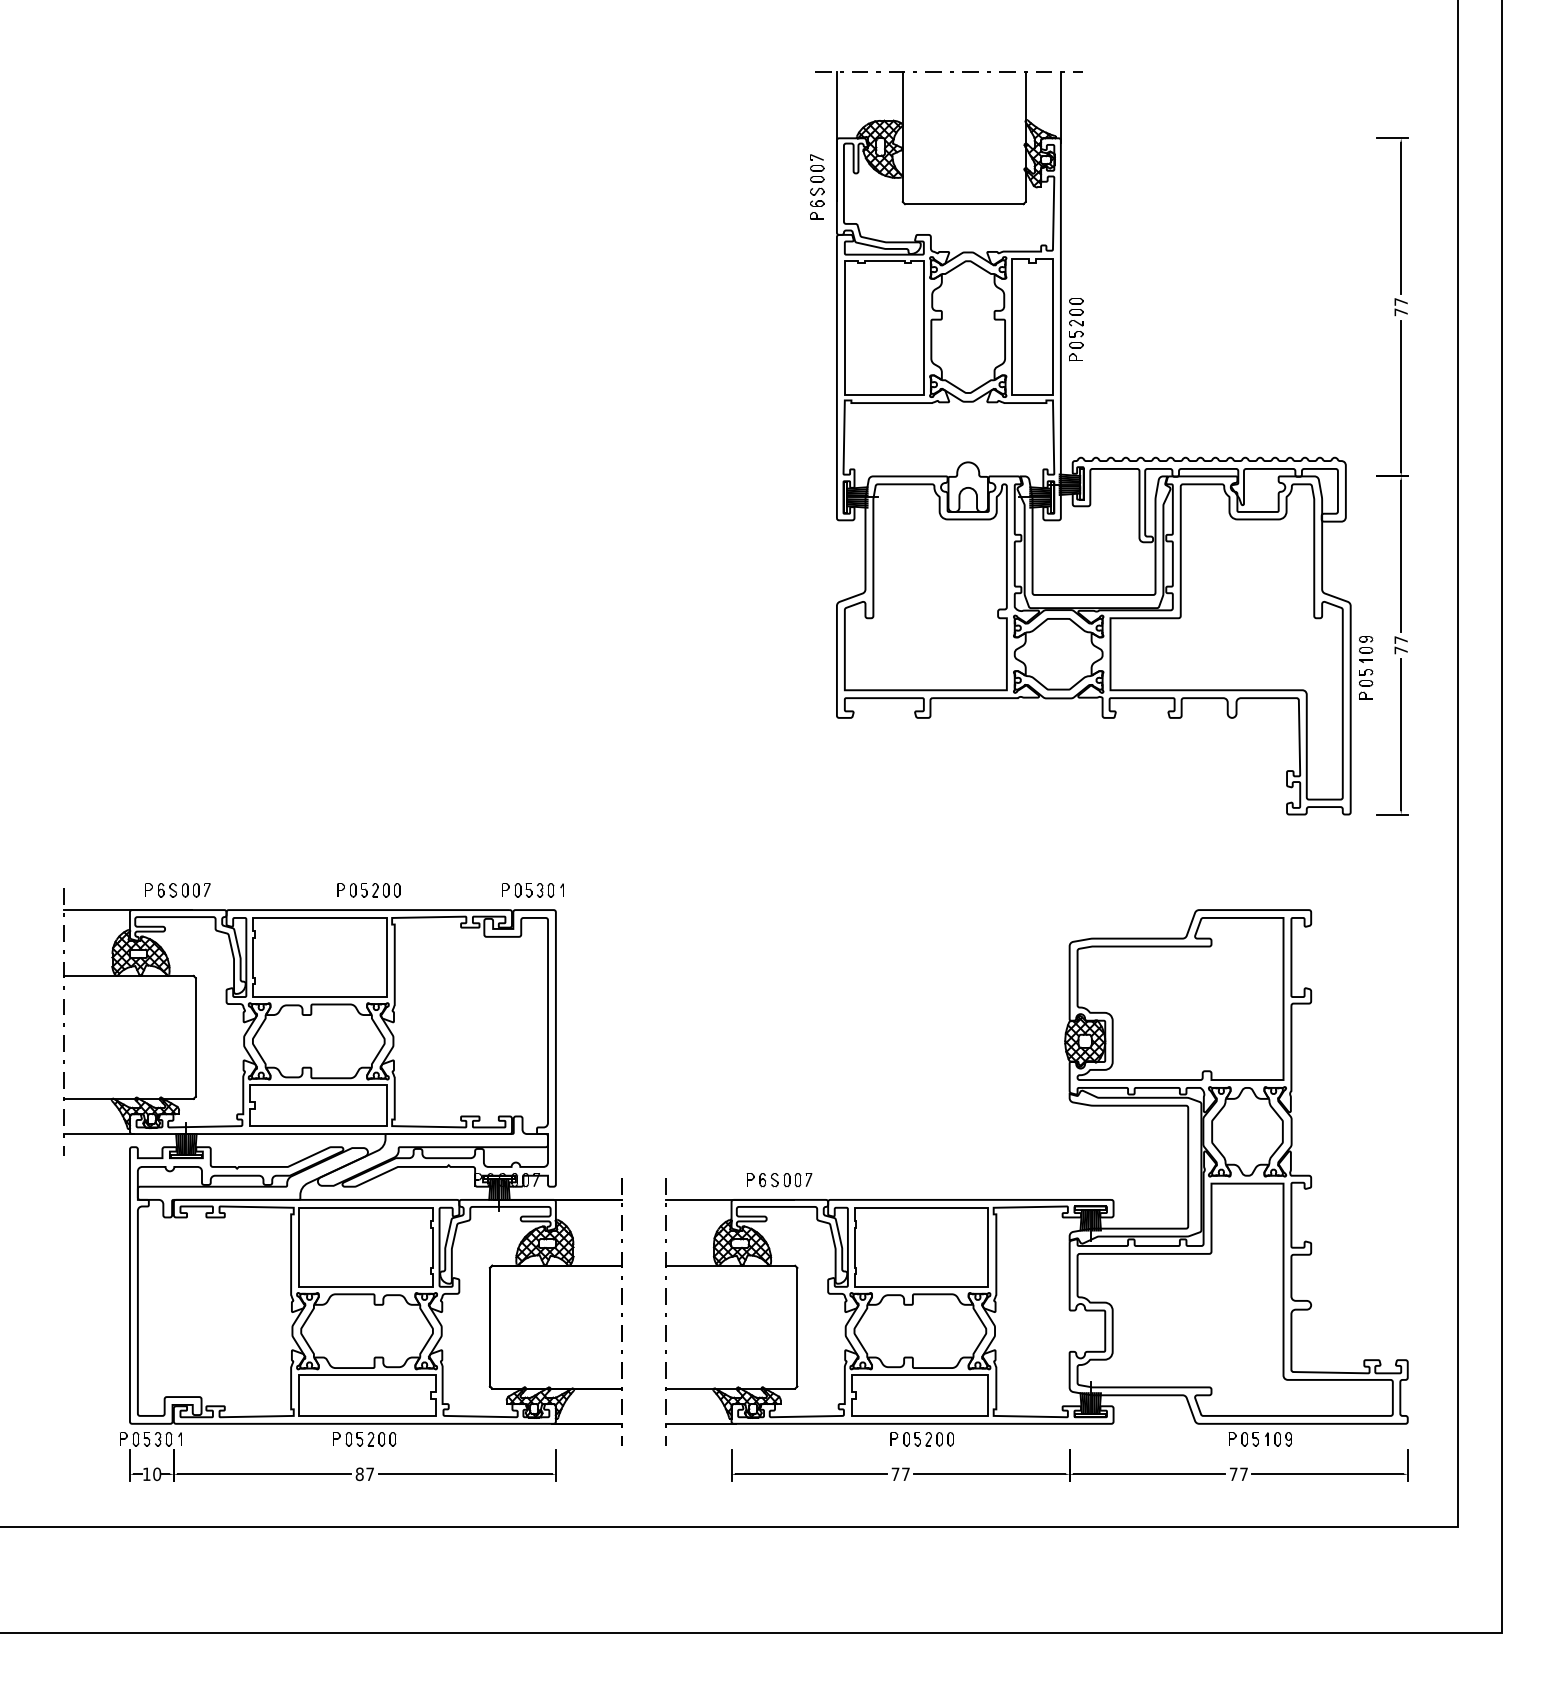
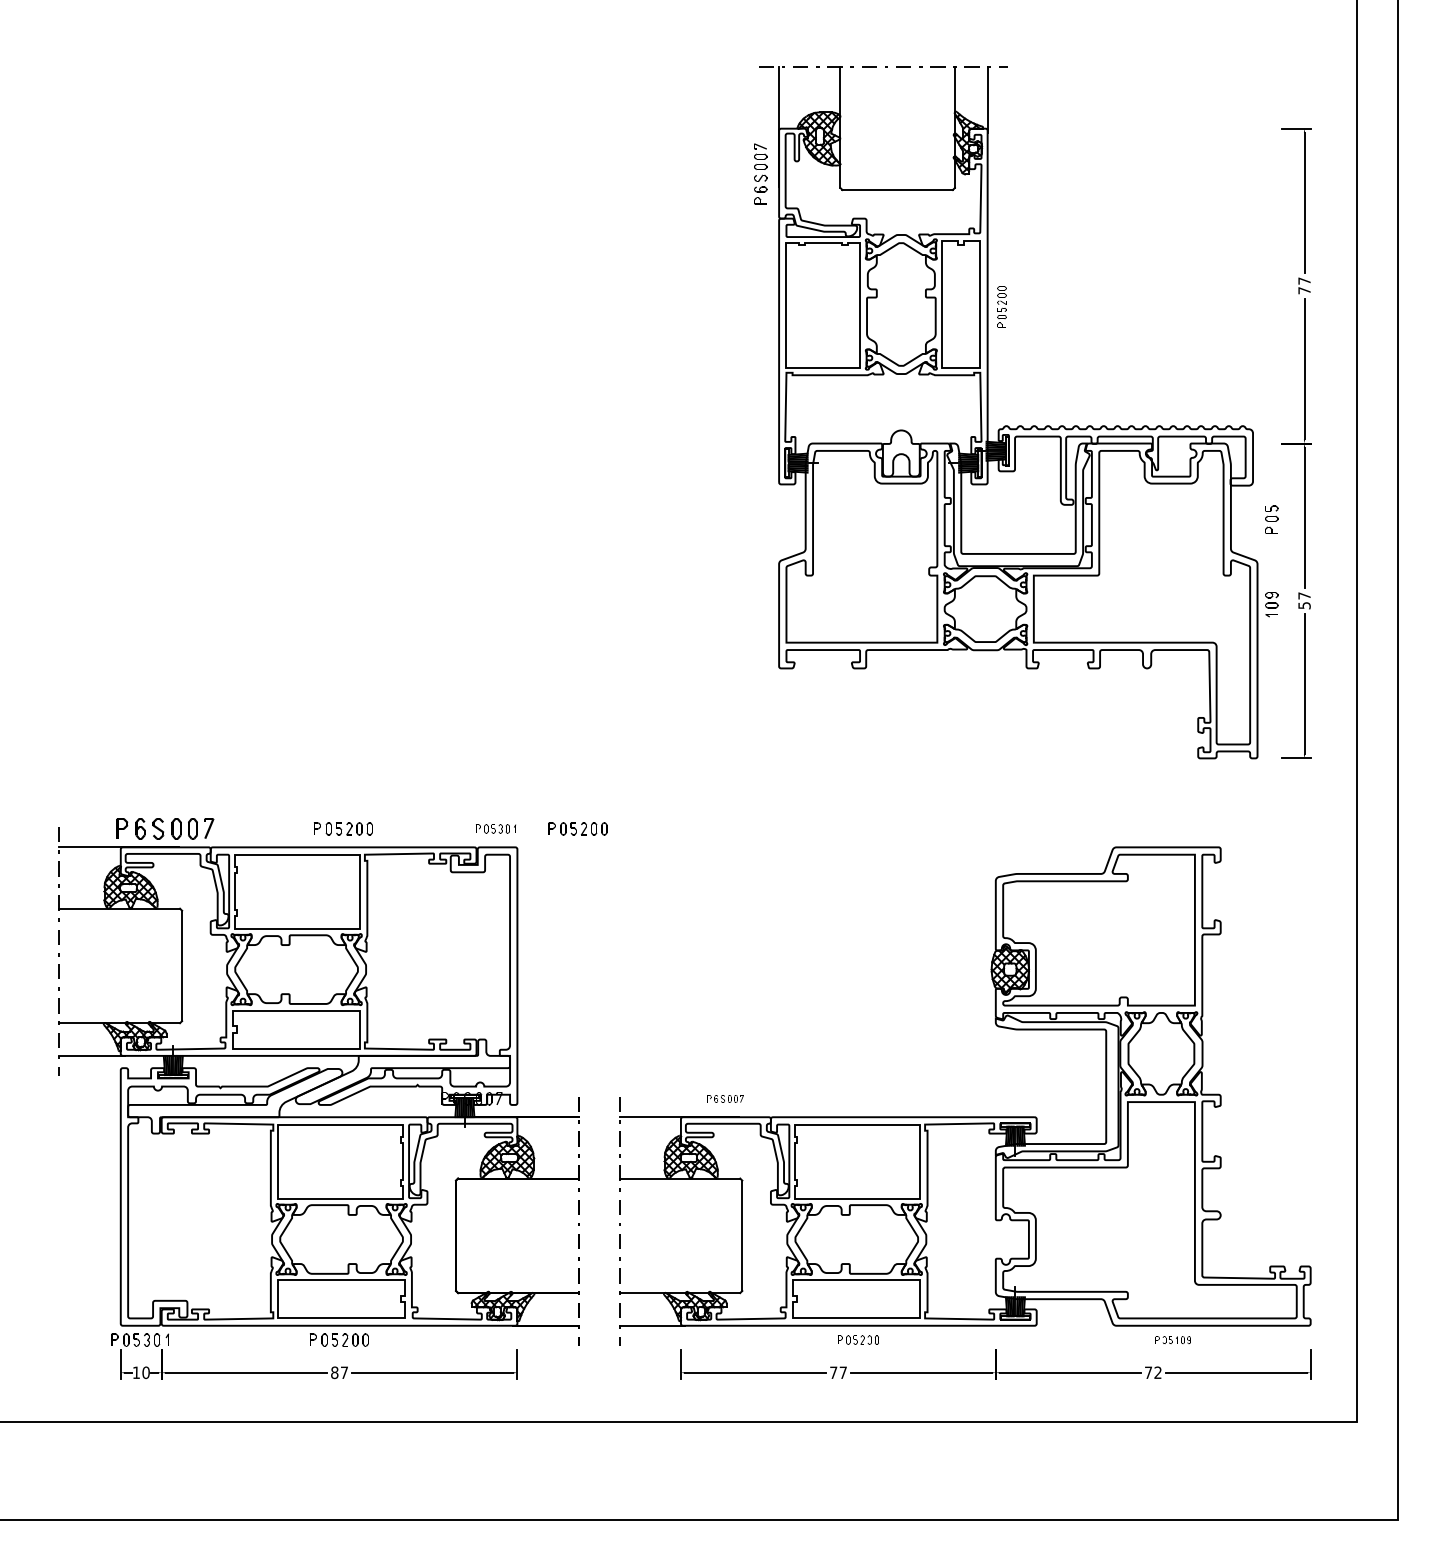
part: (1076, 329) -> (1002, 306), size x0.7
text: (1400, 650) -> (1303, 605), 77 -> 57
part: (1366, 684) -> (1272, 519), moved
part: (177, 890) -> (165, 829), size x1.6
part: (532, 890) -> (495, 829), size x0.7
part: (620, 890) -> (577, 829), added
part: (779, 1180) -> (725, 1099), size x0.6
part: (921, 1439) -> (857, 1340), size x0.7
part: (1259, 1439) -> (1172, 1340), size x0.6
text: (1243, 1473) -> (1157, 1372), 77 -> 72

